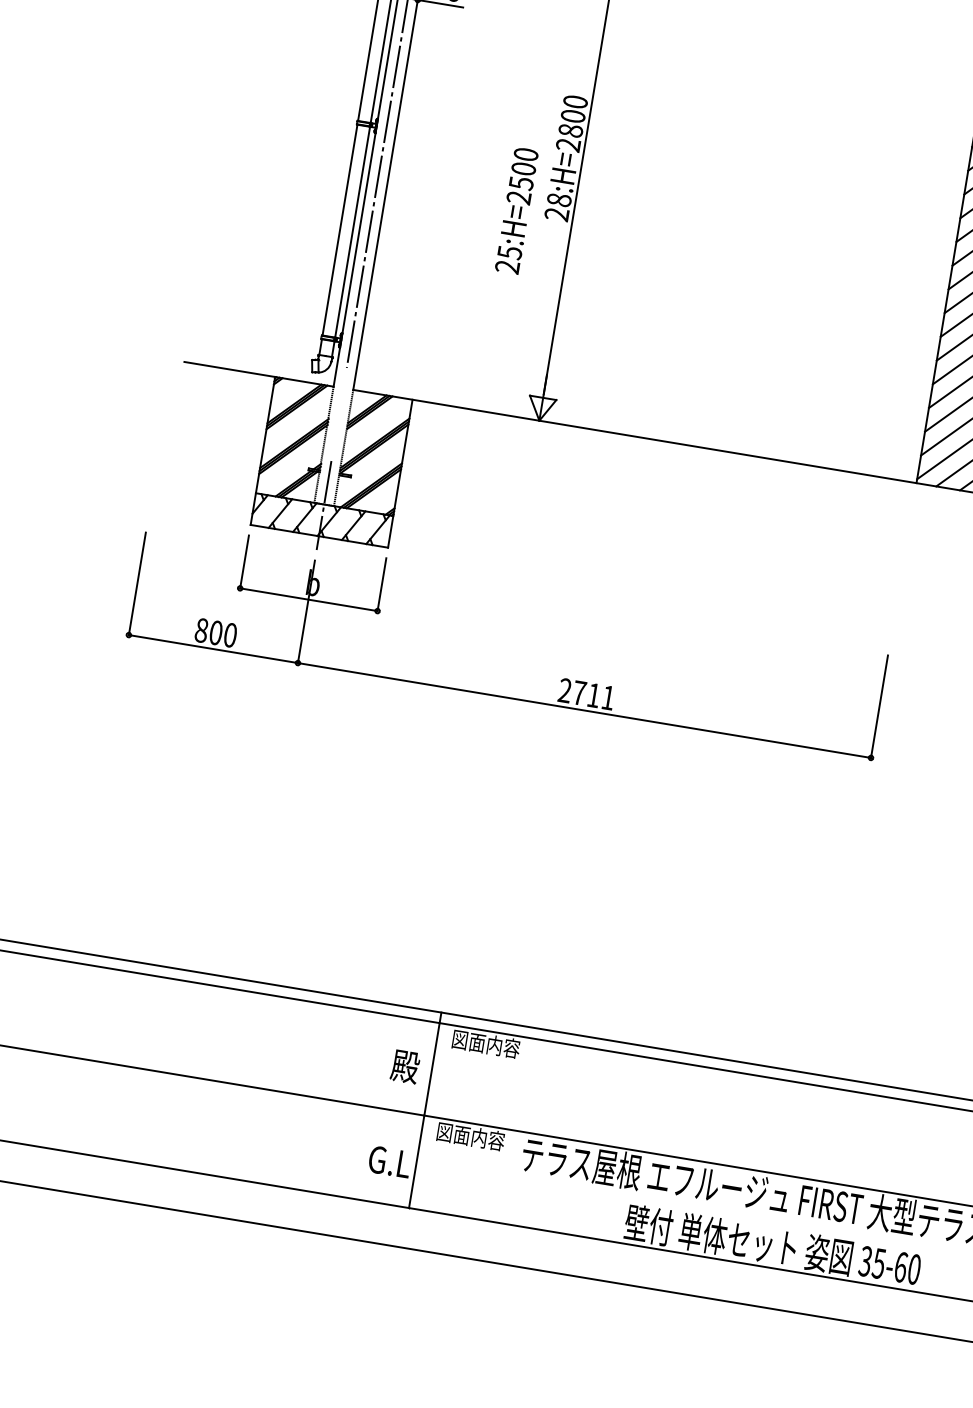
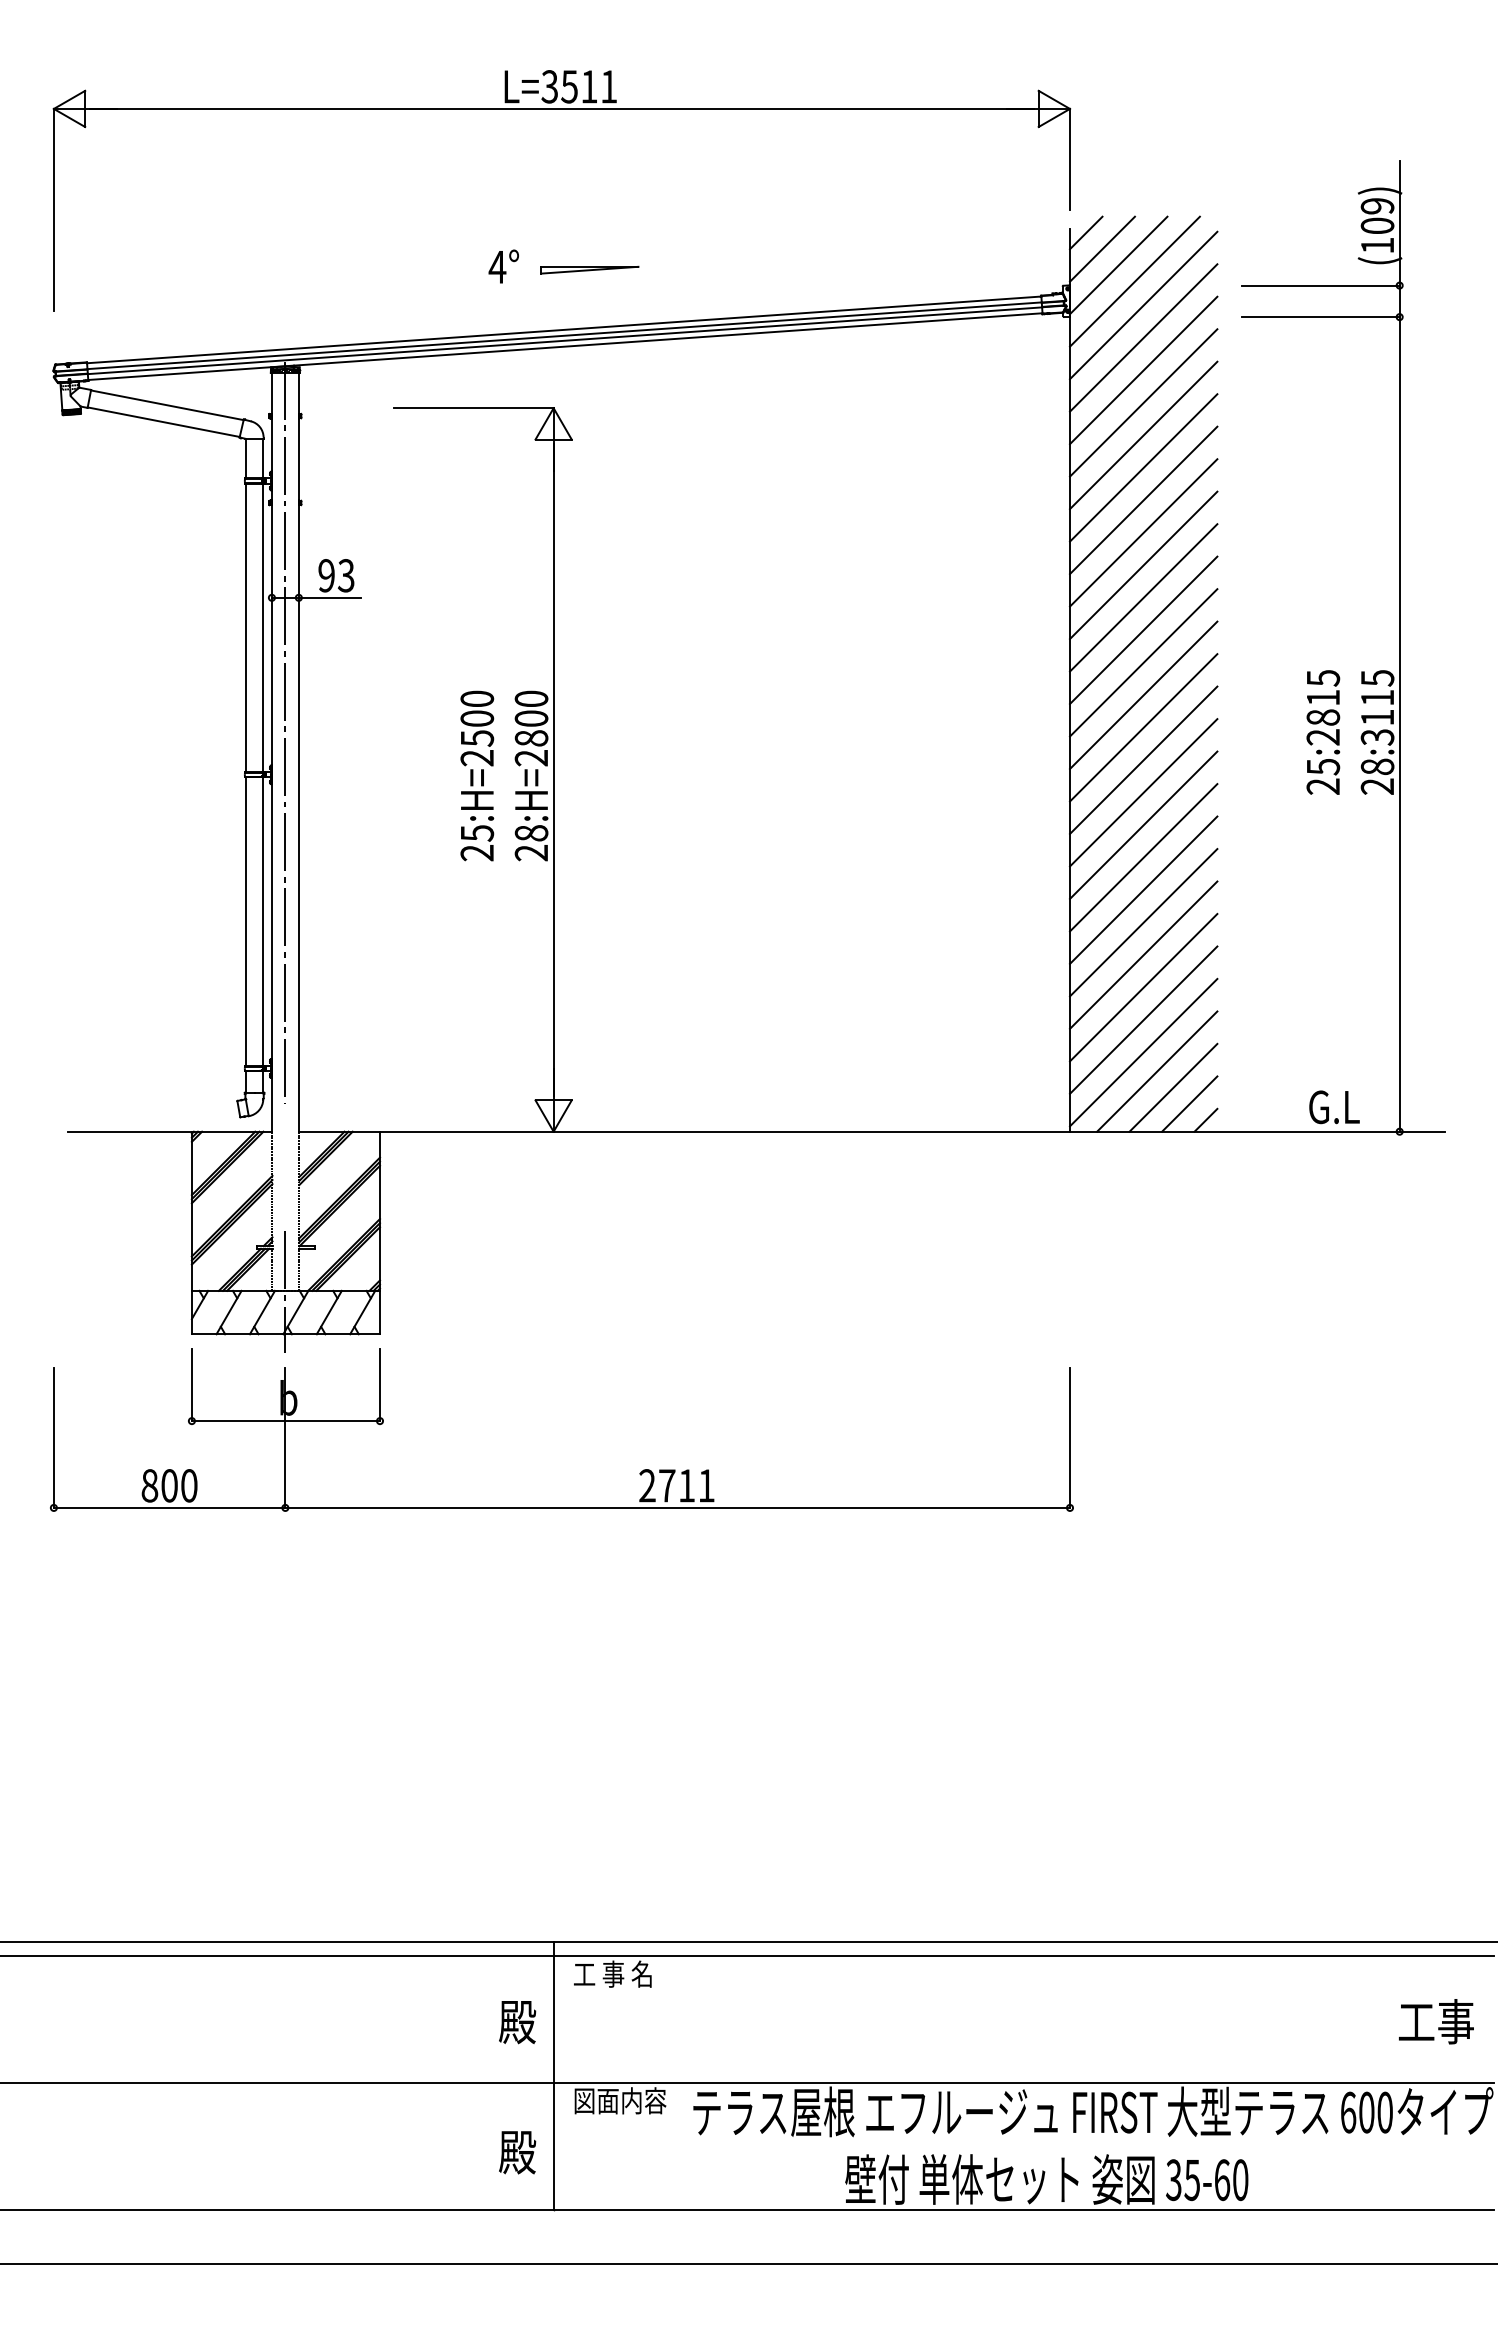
text: (517, 210) -> (477, 775), moved
text: (485, 1043) -> (619, 1973), 図面内容 -> 工 事 名
text: (390, 1162) -> (518, 2152), G.L -> 殿

